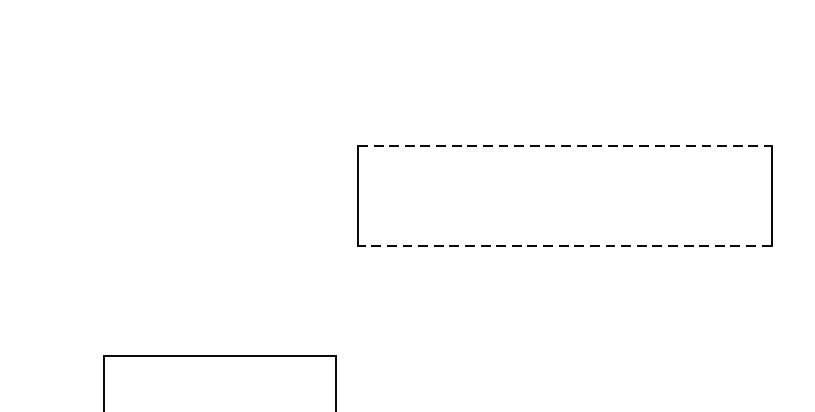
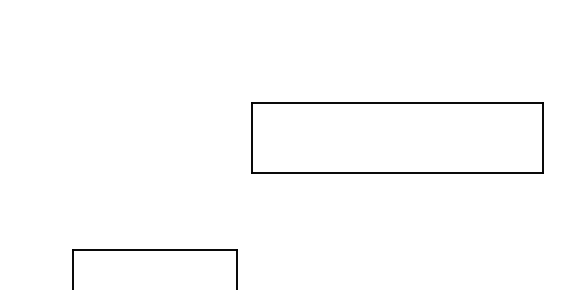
line: (564, 145) -> (397, 102), dashed -> solid
line: (564, 245) -> (397, 172), dashed -> solid

